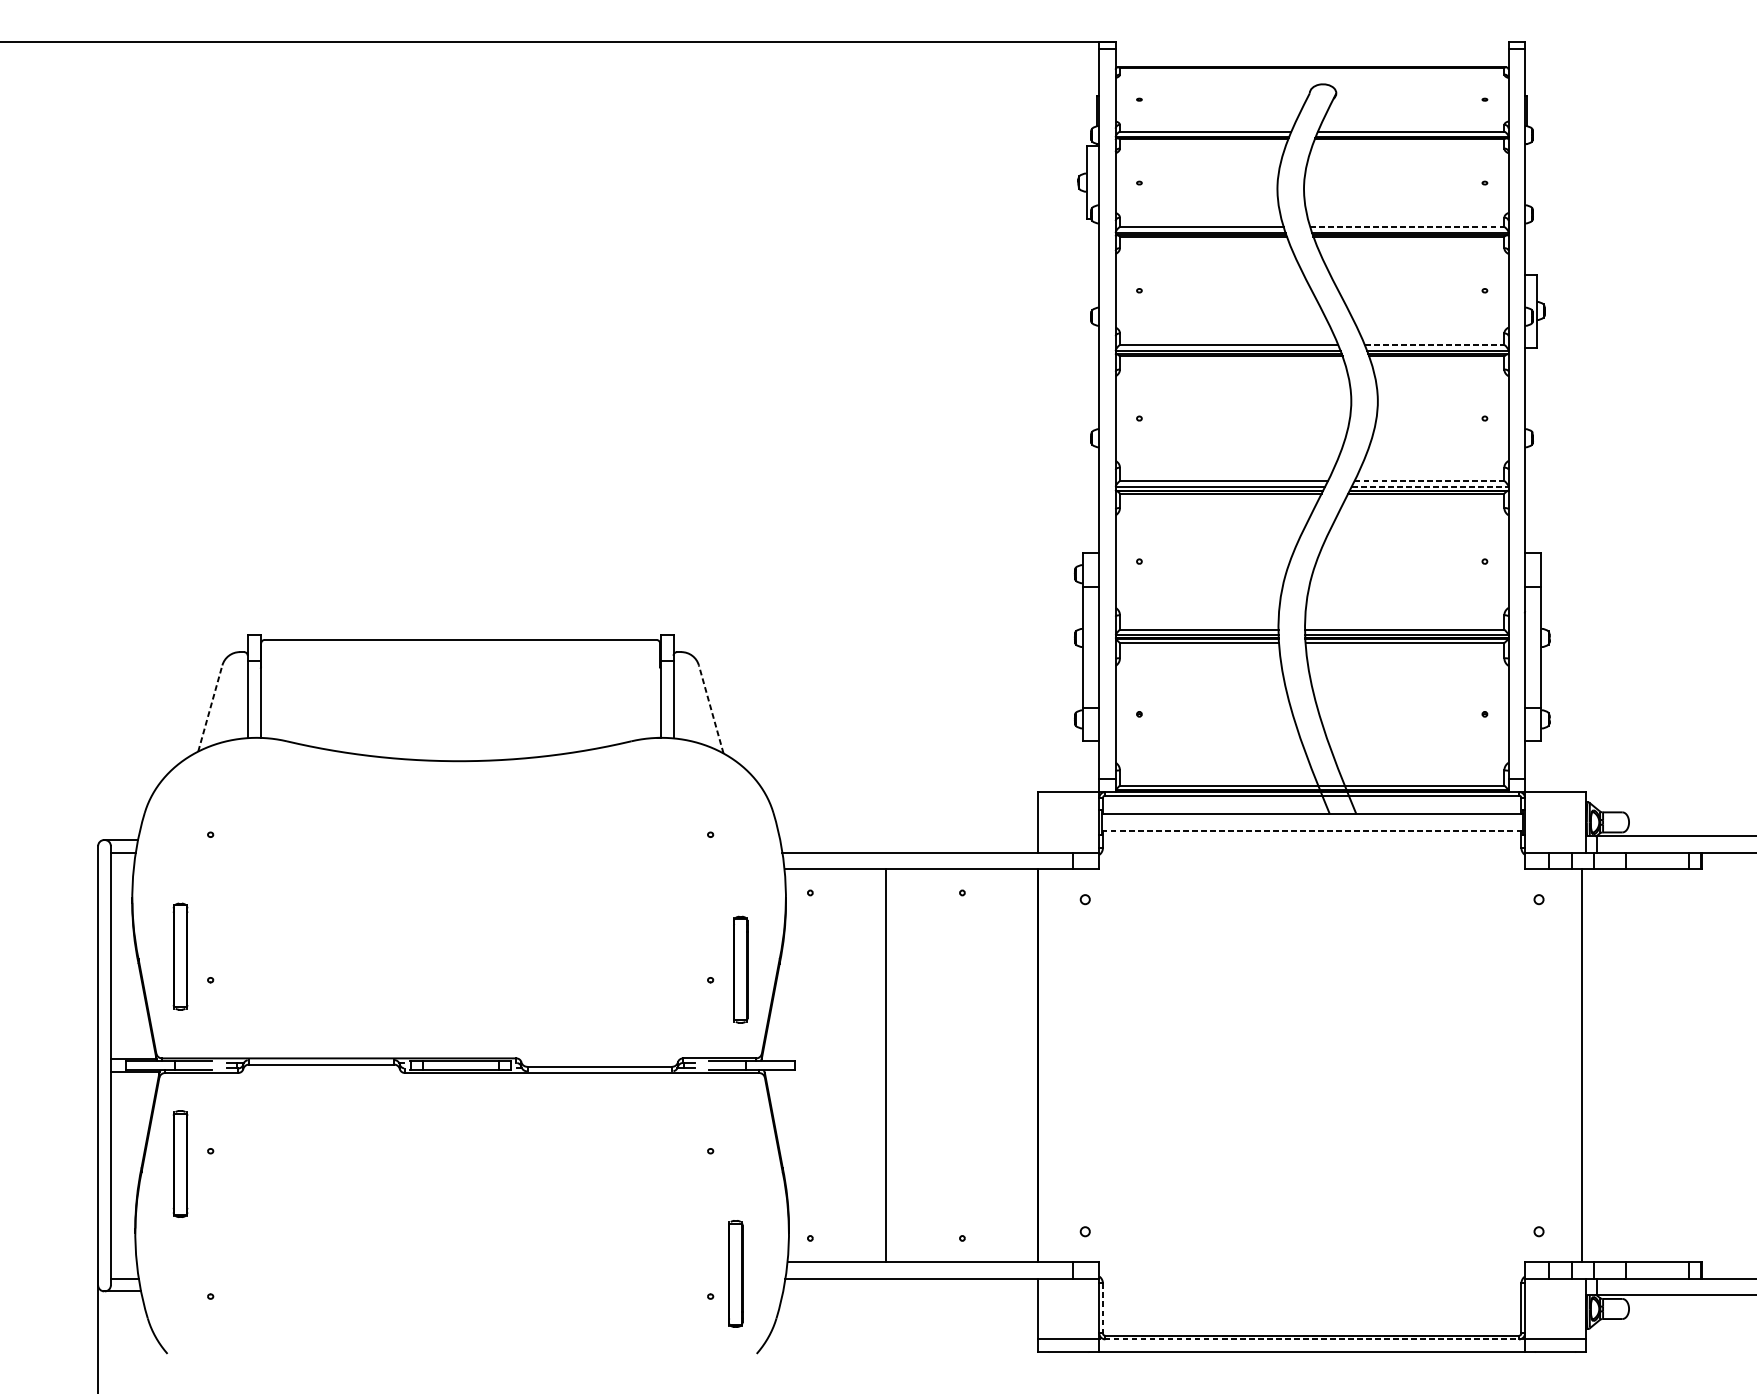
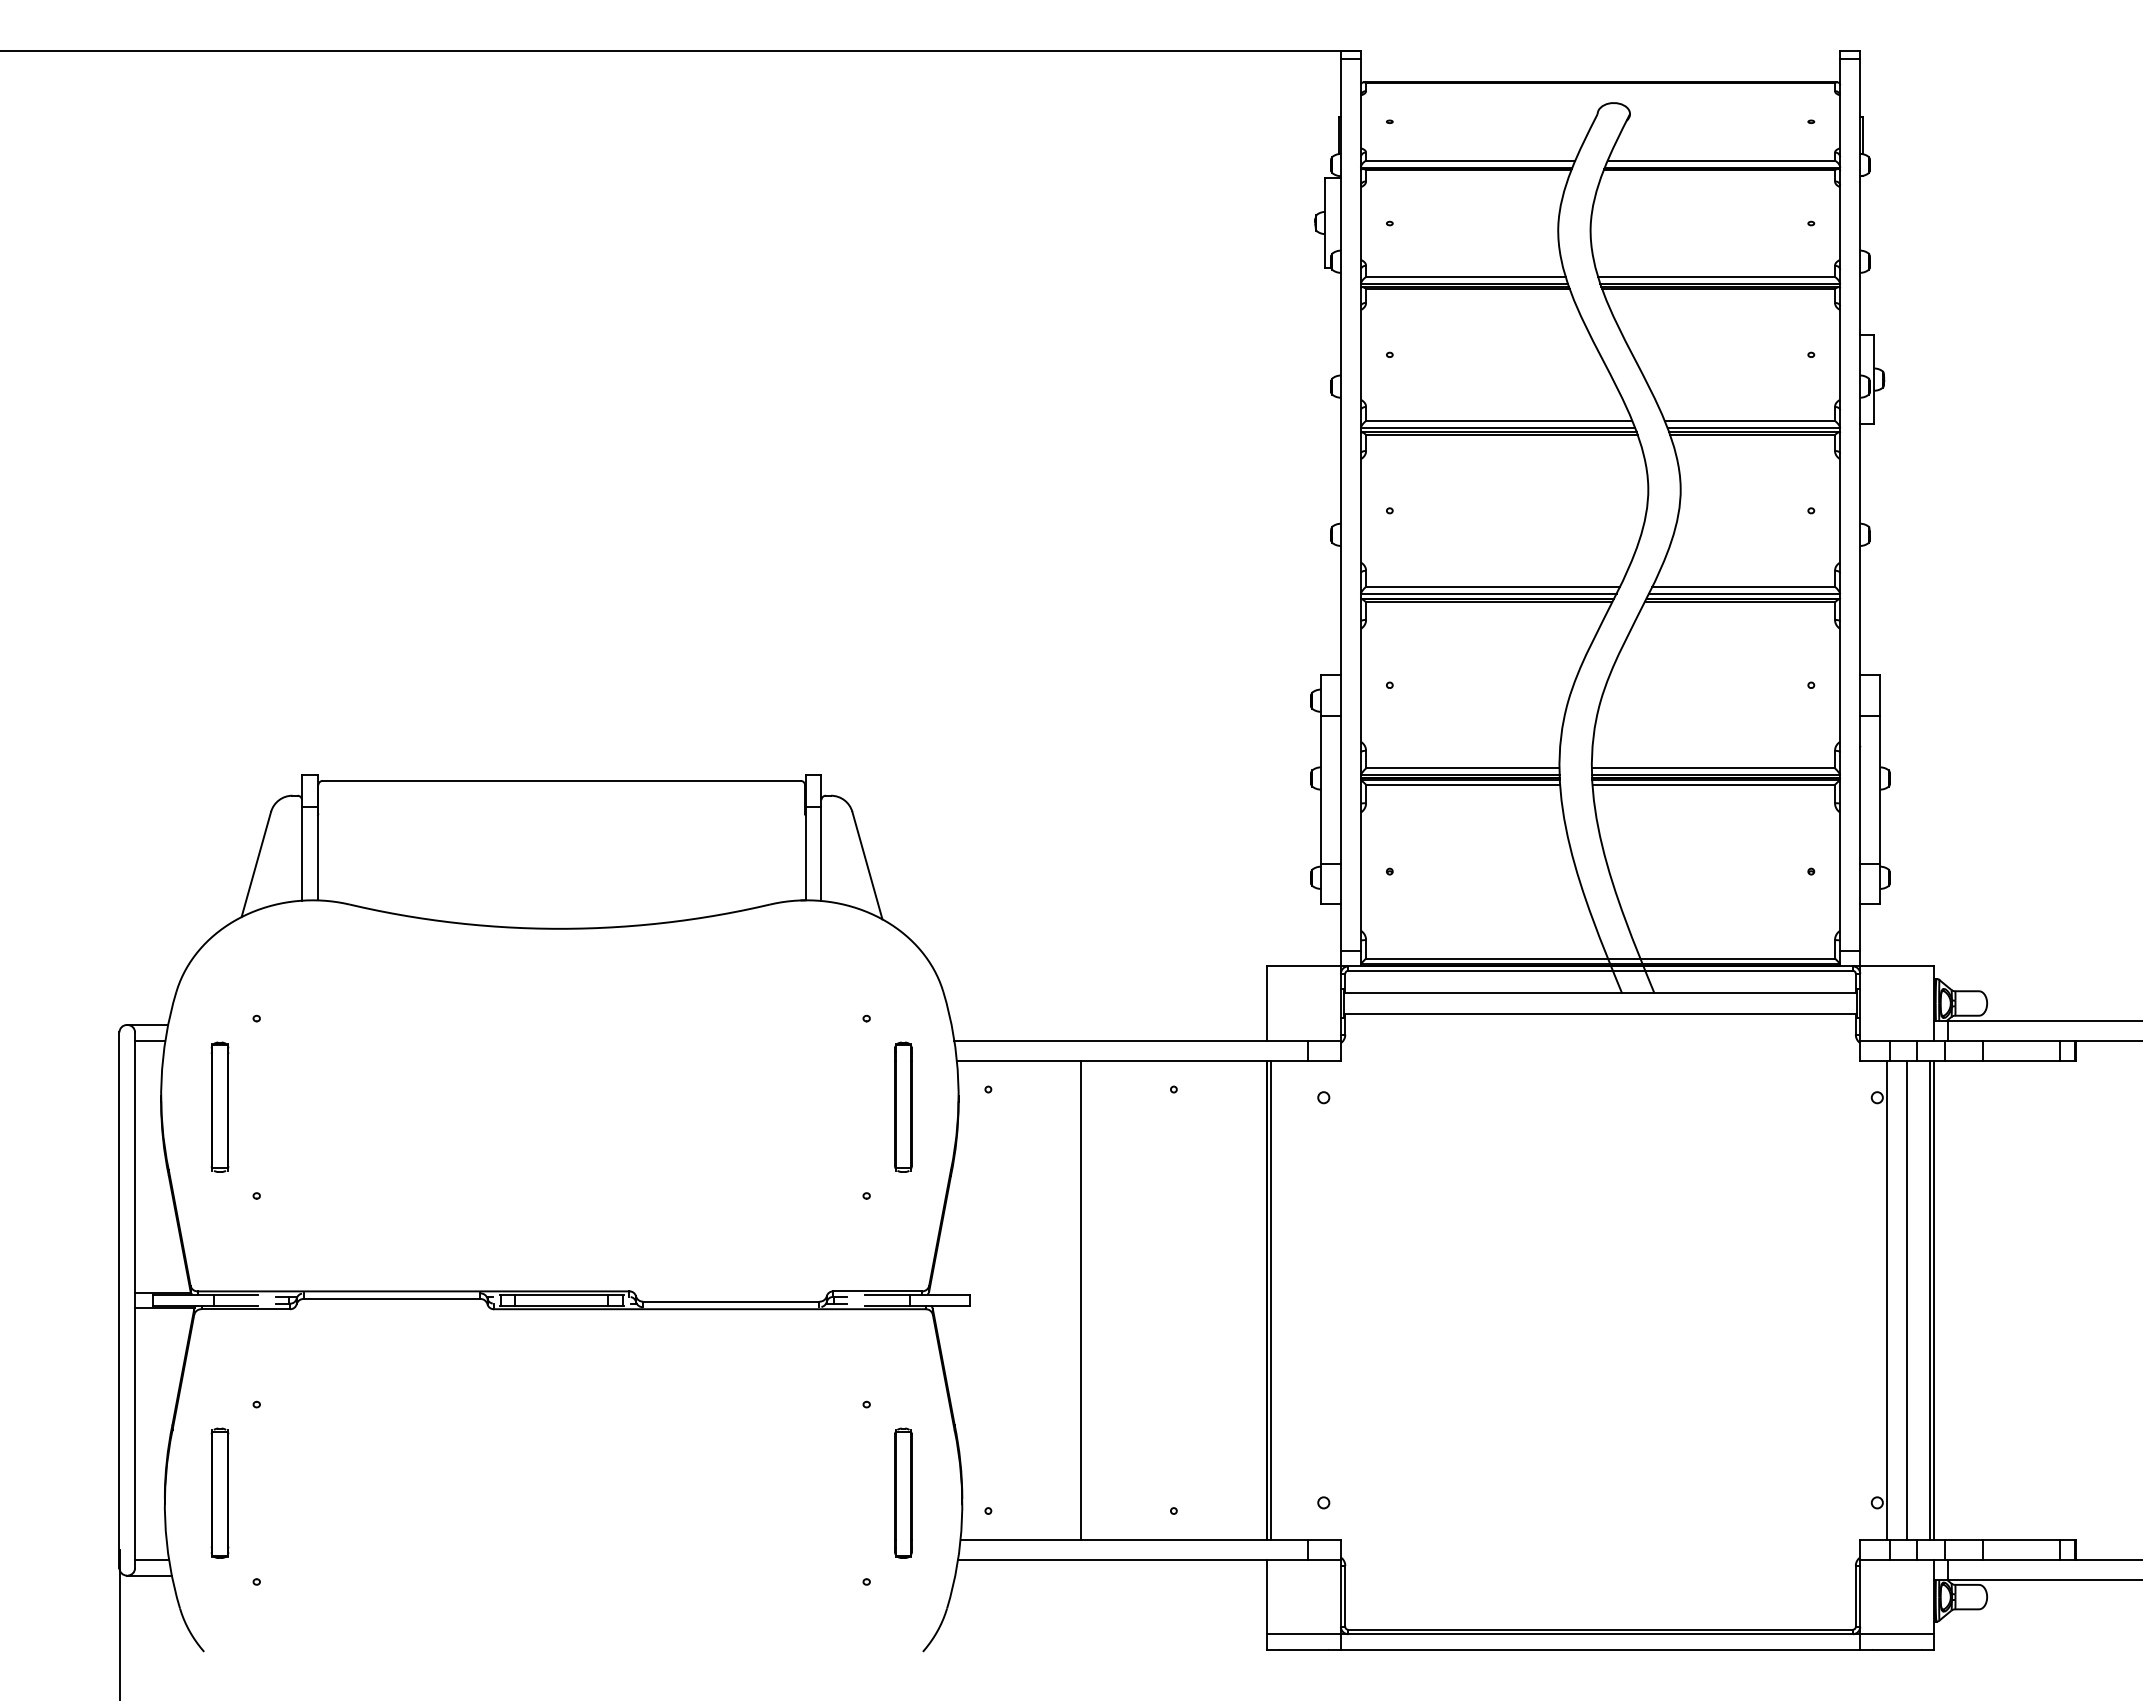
line: (1408, 227) -> (1717, 277), dashed -> solid
line: (1435, 344) -> (1750, 420), dashed -> solid
line: (1430, 480) -> (1744, 586), dashed -> solid
line: (1430, 486) -> (1744, 593), dashed -> solid
line: (210, 708) -> (256, 864), dashed -> solid
line: (711, 709) -> (867, 865), dashed -> solid
line: (1312, 830) -> (1600, 1013), dashed -> solid
part: (180, 956) -> (219, 1106), moved
part: (740, 969) -> (903, 1106), moved
line: (1042, 1065) -> (1271, 1299), added
line: (1547, 1065) -> (1887, 1299), added
line: (1563, 1065) -> (1907, 1299), added
line: (1585, 1065) -> (1934, 1299), added
part: (180, 1163) -> (219, 1492), moved
part: (735, 1273) -> (903, 1492), moved
line: (1103, 1308) -> (1345, 1596), dashed -> solid
line: (1312, 1339) -> (1600, 1634), dashed -> solid

